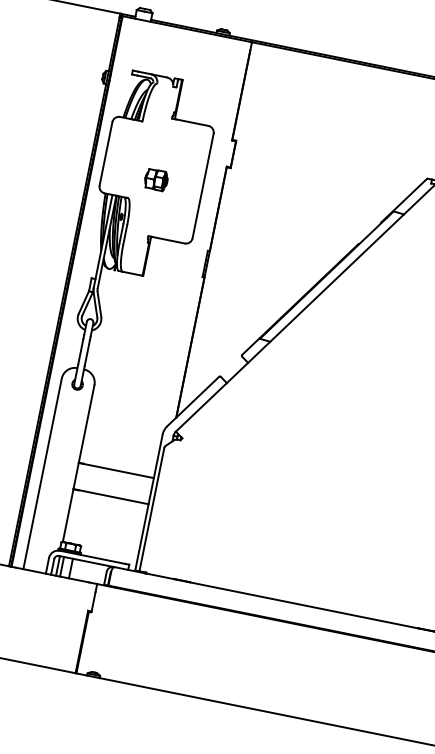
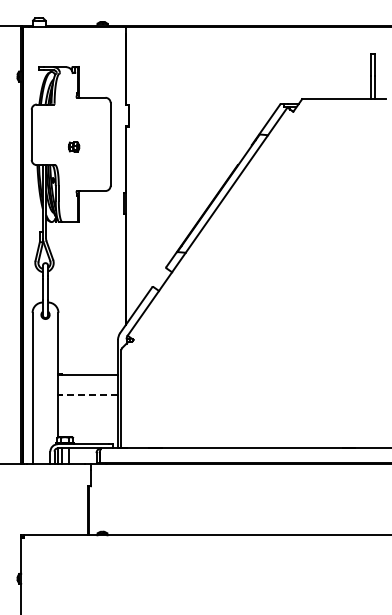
part: (155, 179) -> (73, 146), size x0.6
line: (111, 497) -> (88, 395), solid -> dashed

